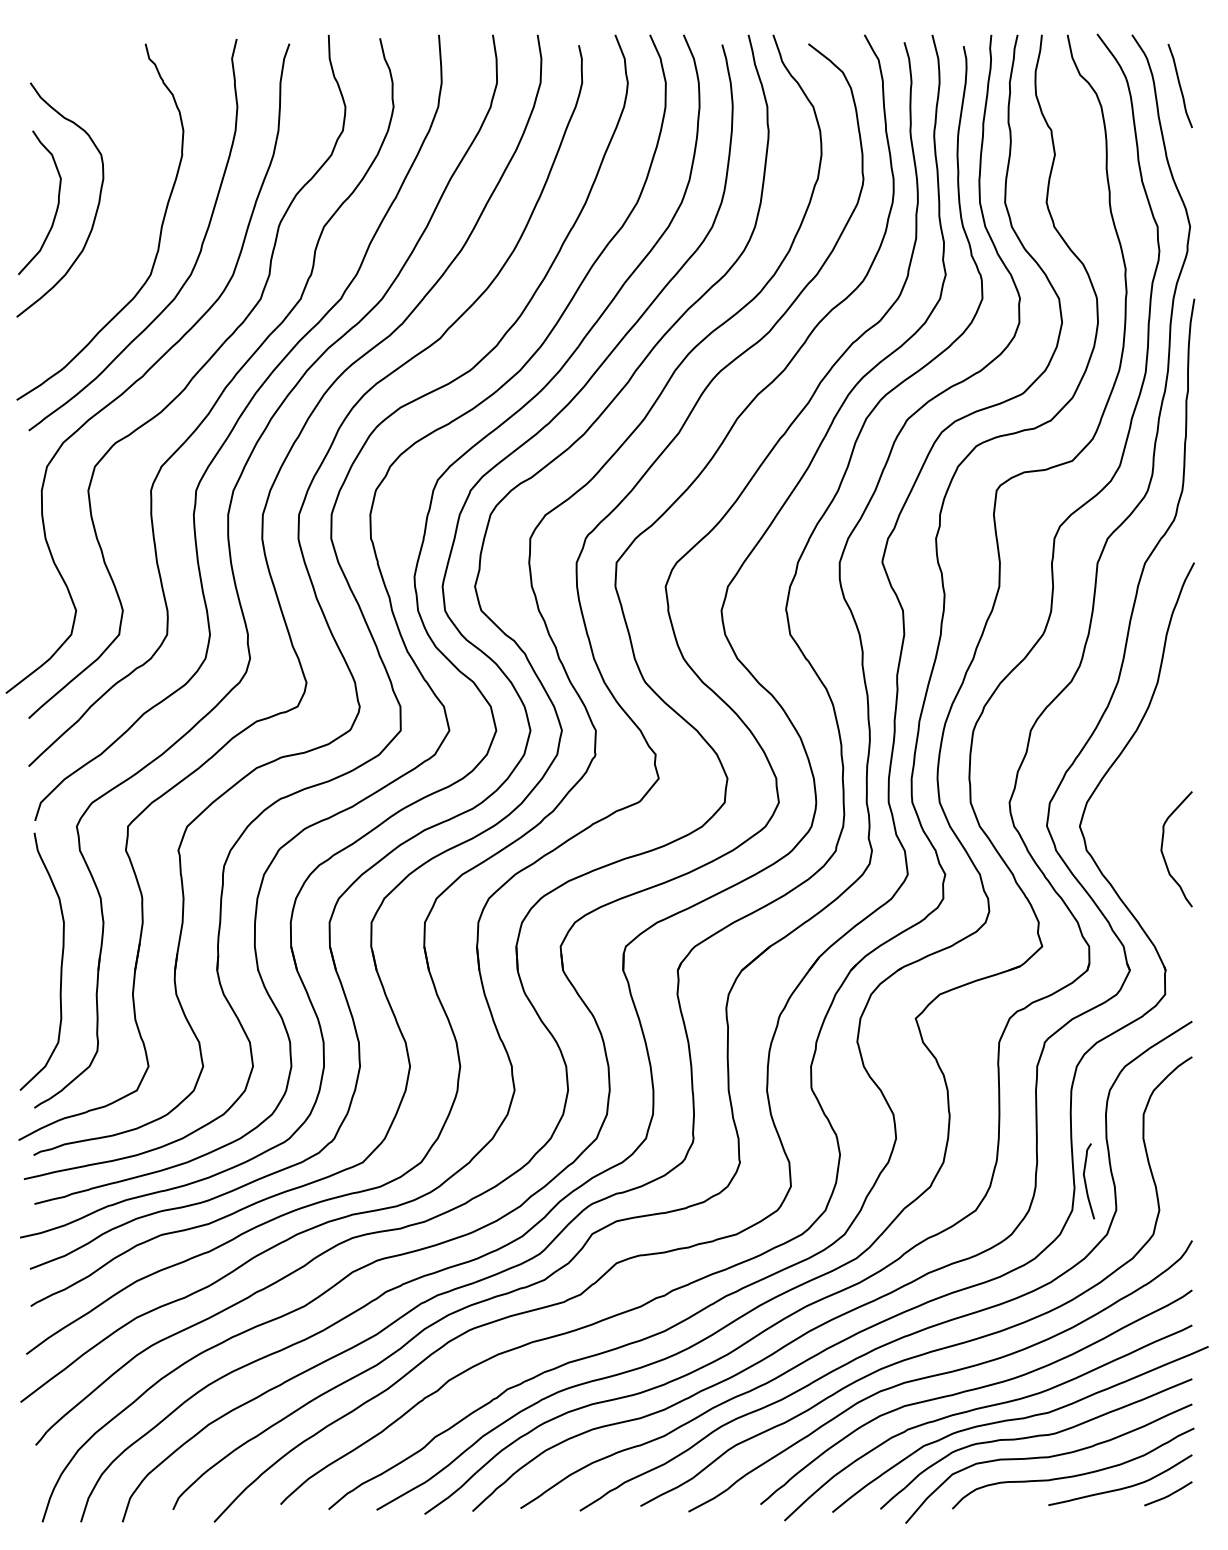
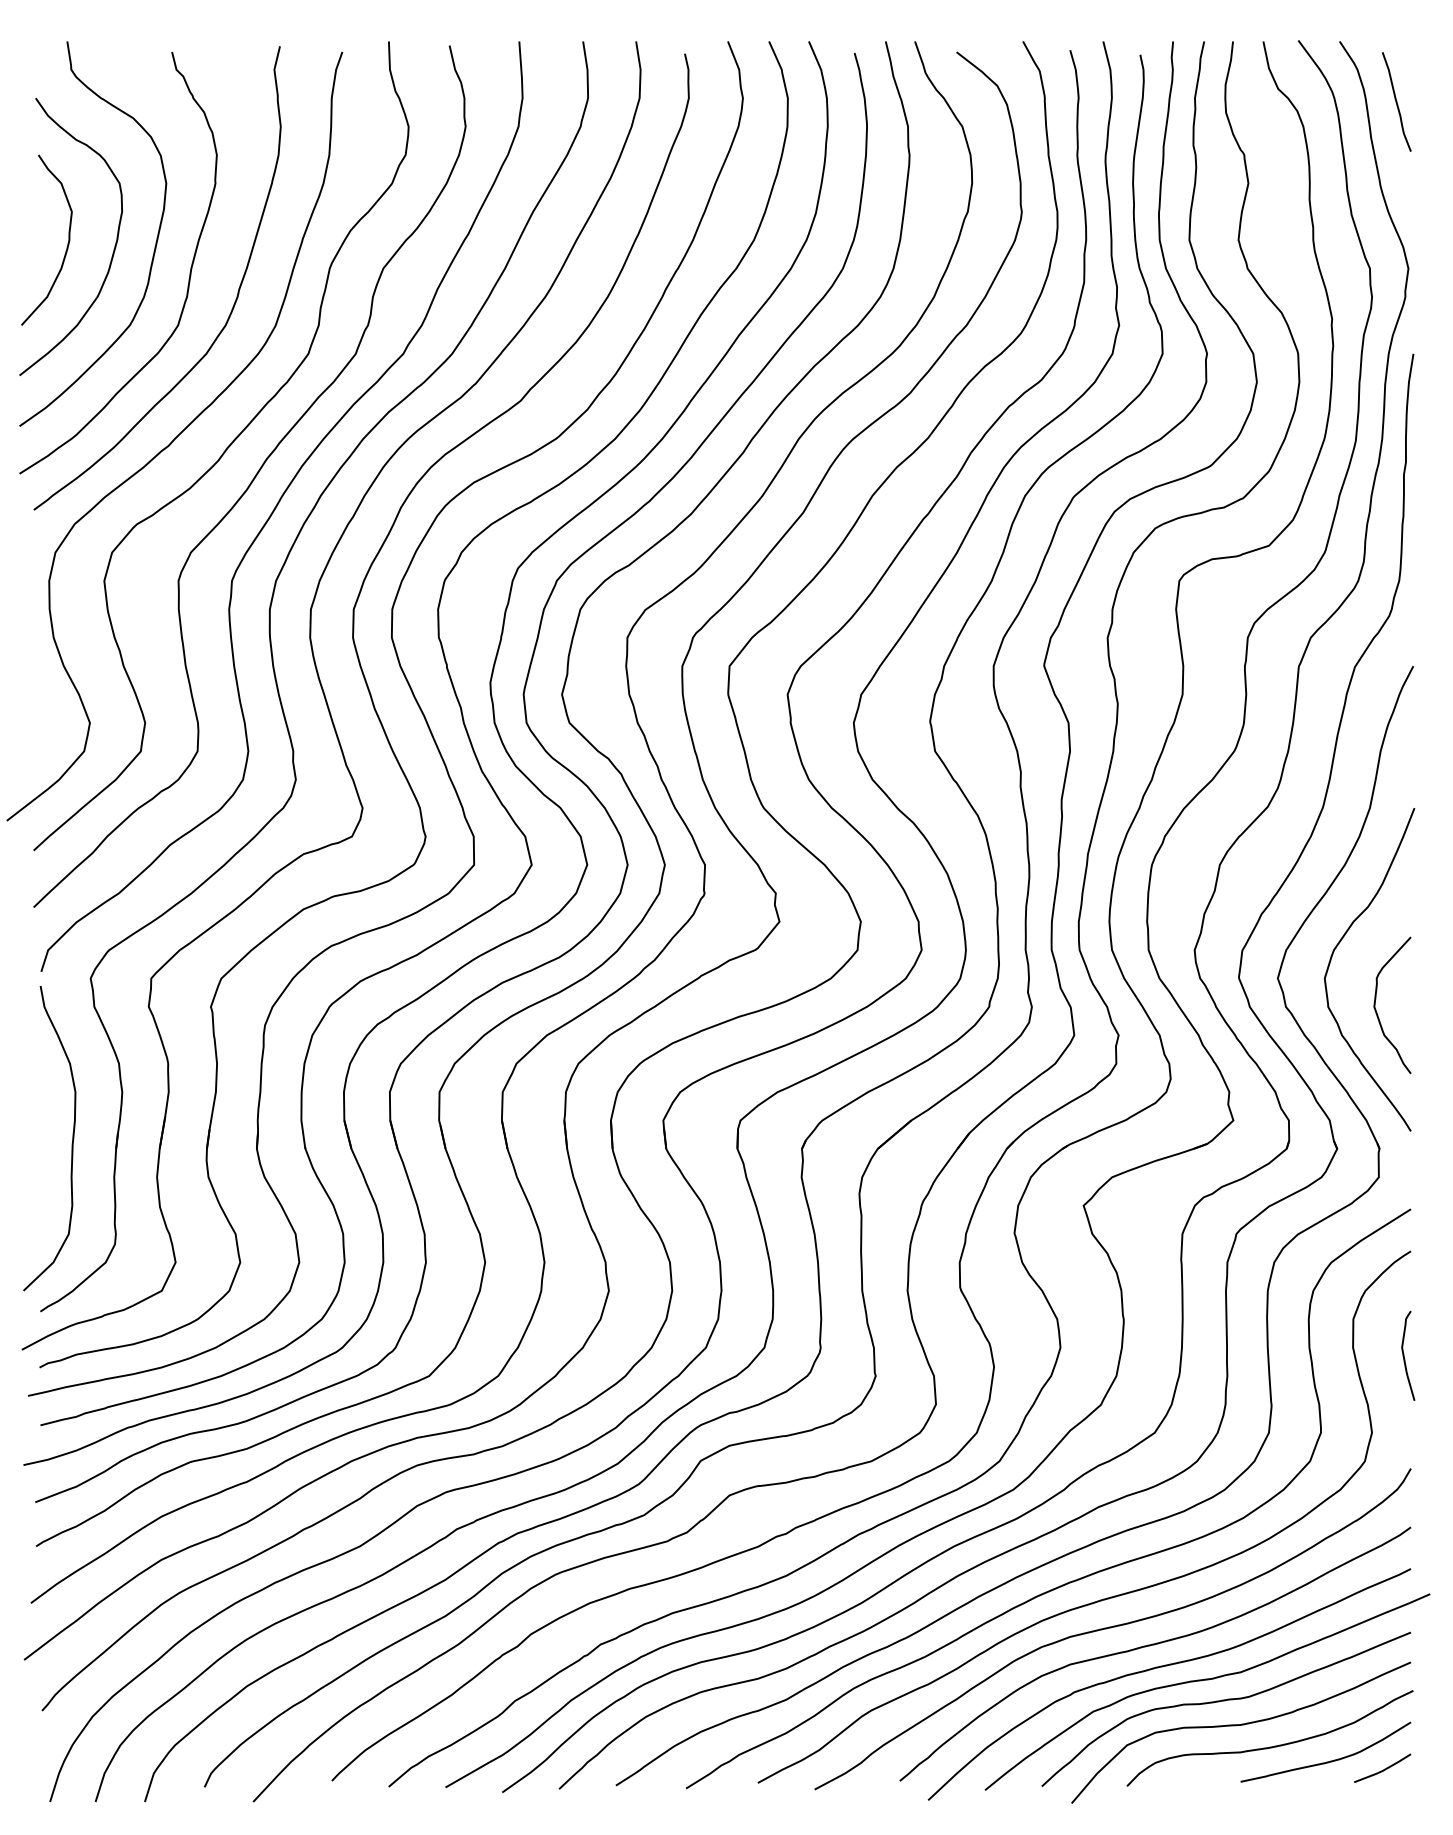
curve: (130, 208) -> (154, 246), added
curve: (1127, 805) -> (1334, 953), added
curve: (1086, 1182) -> (1405, 1357), moved

